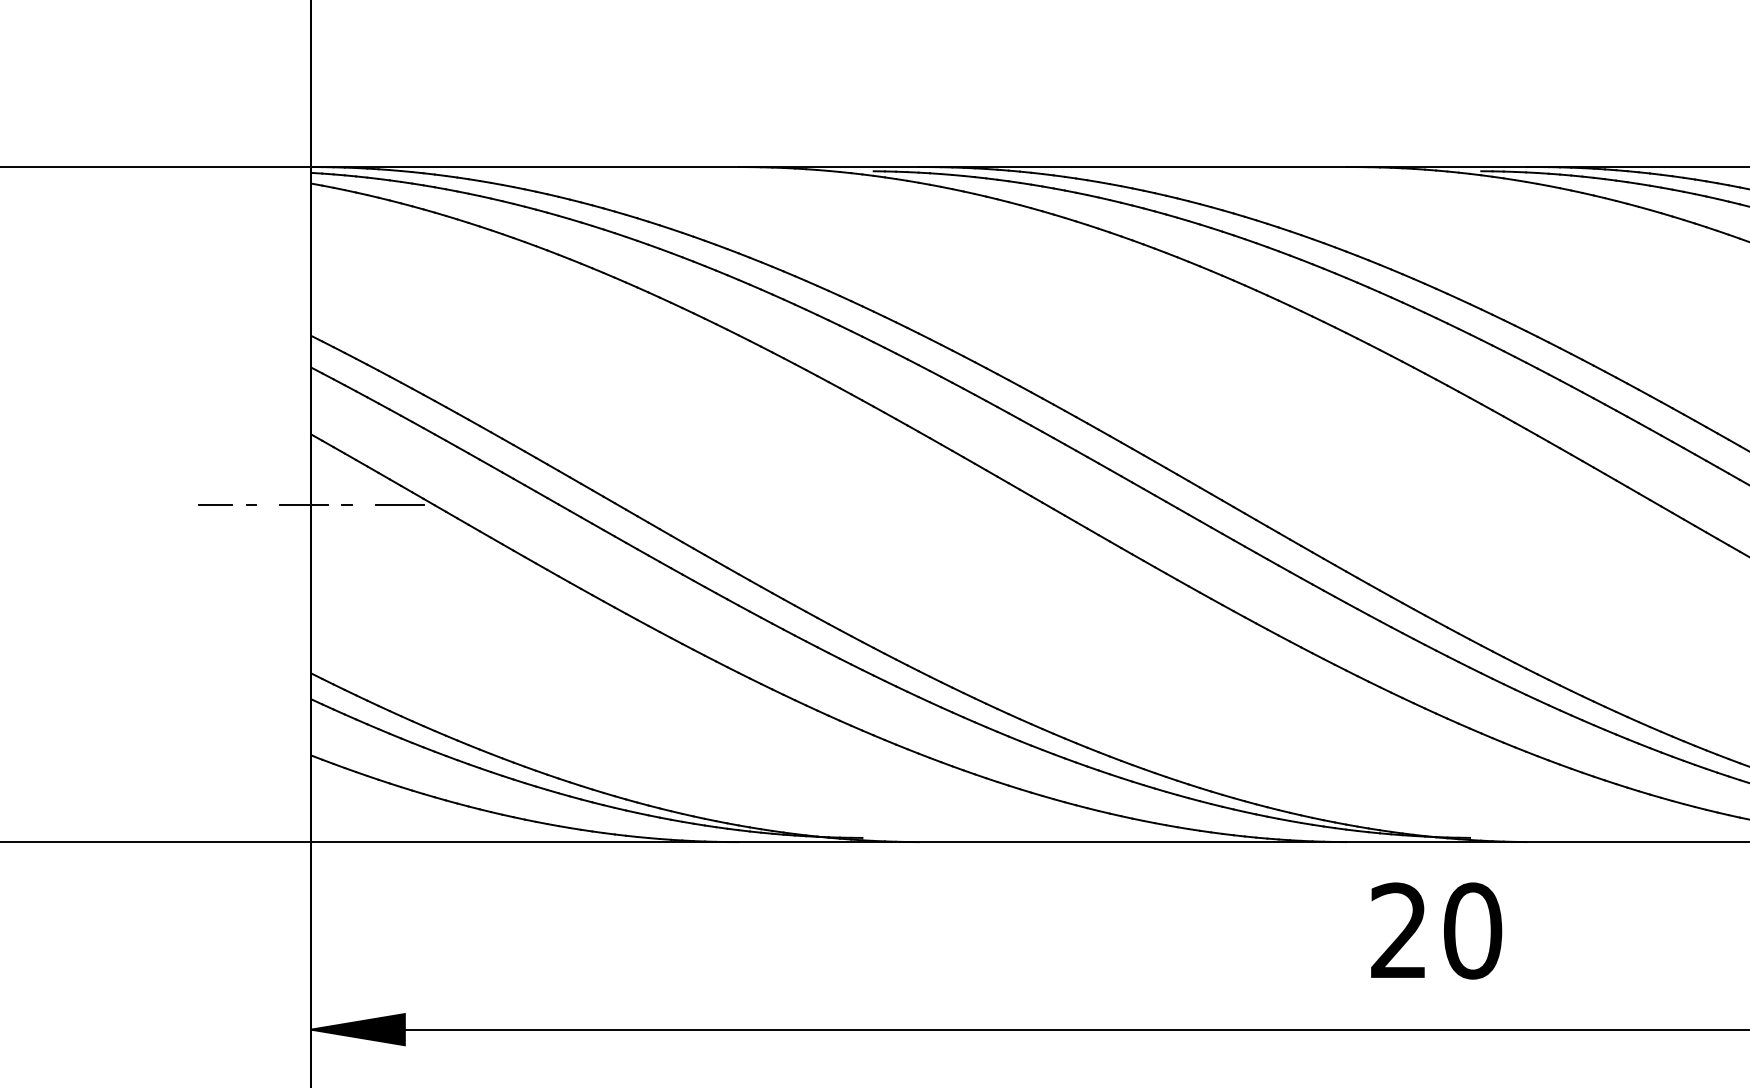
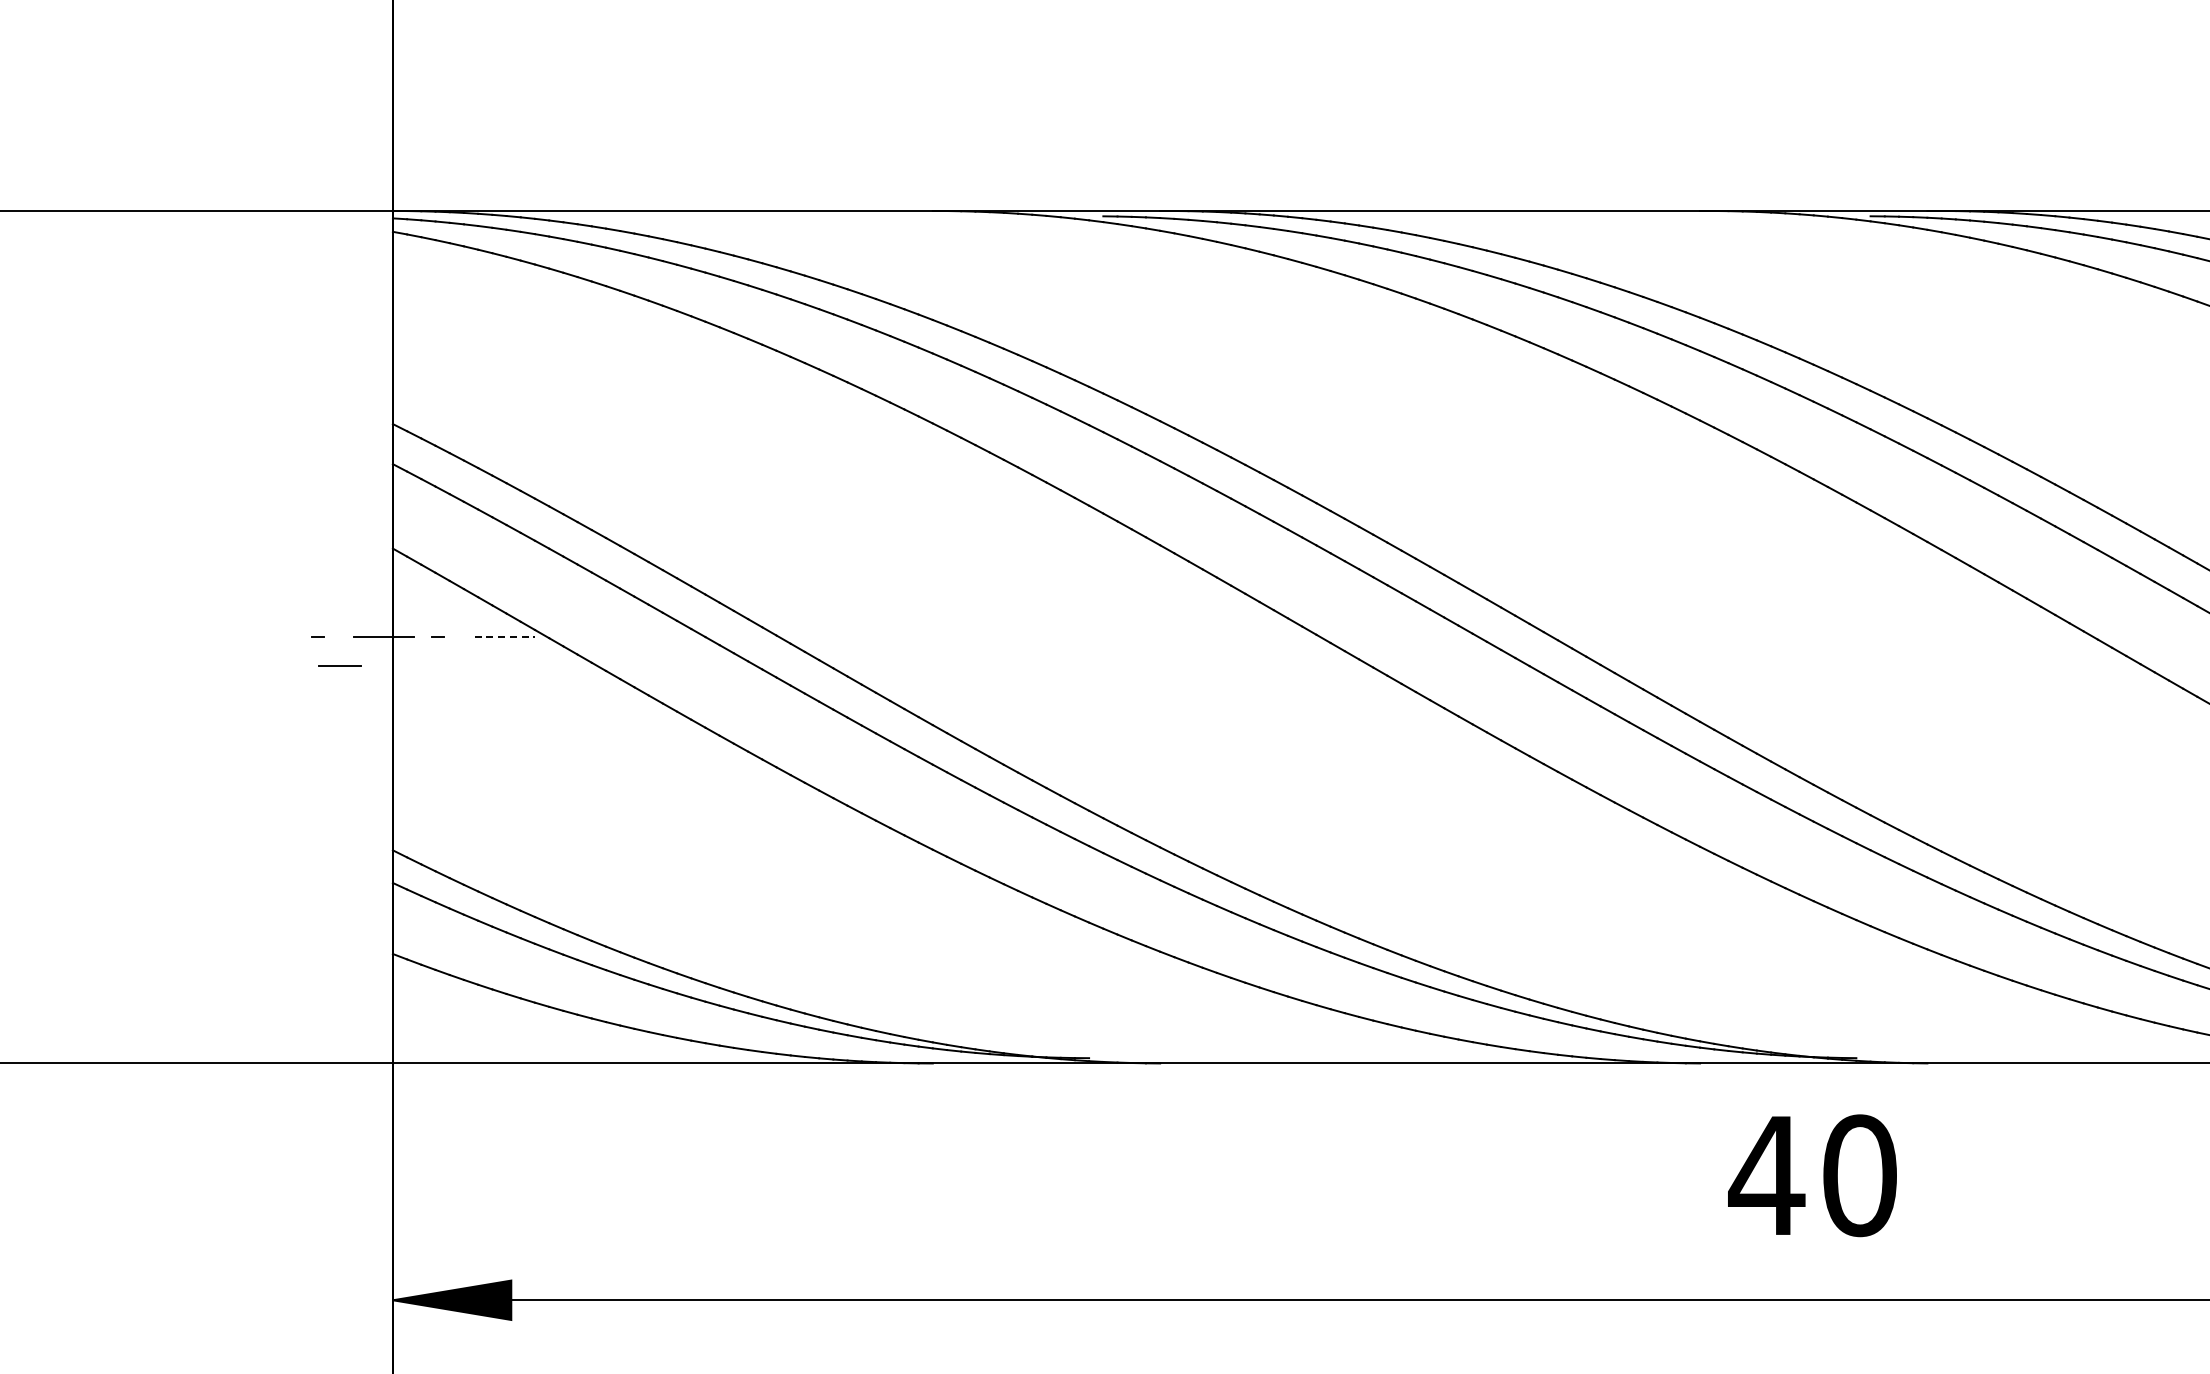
line: (214, 504) -> (339, 665), moved
line: (400, 504) -> (505, 637), solid -> dashed
text: (1398, 930) -> (1766, 1174), 20 -> 40

